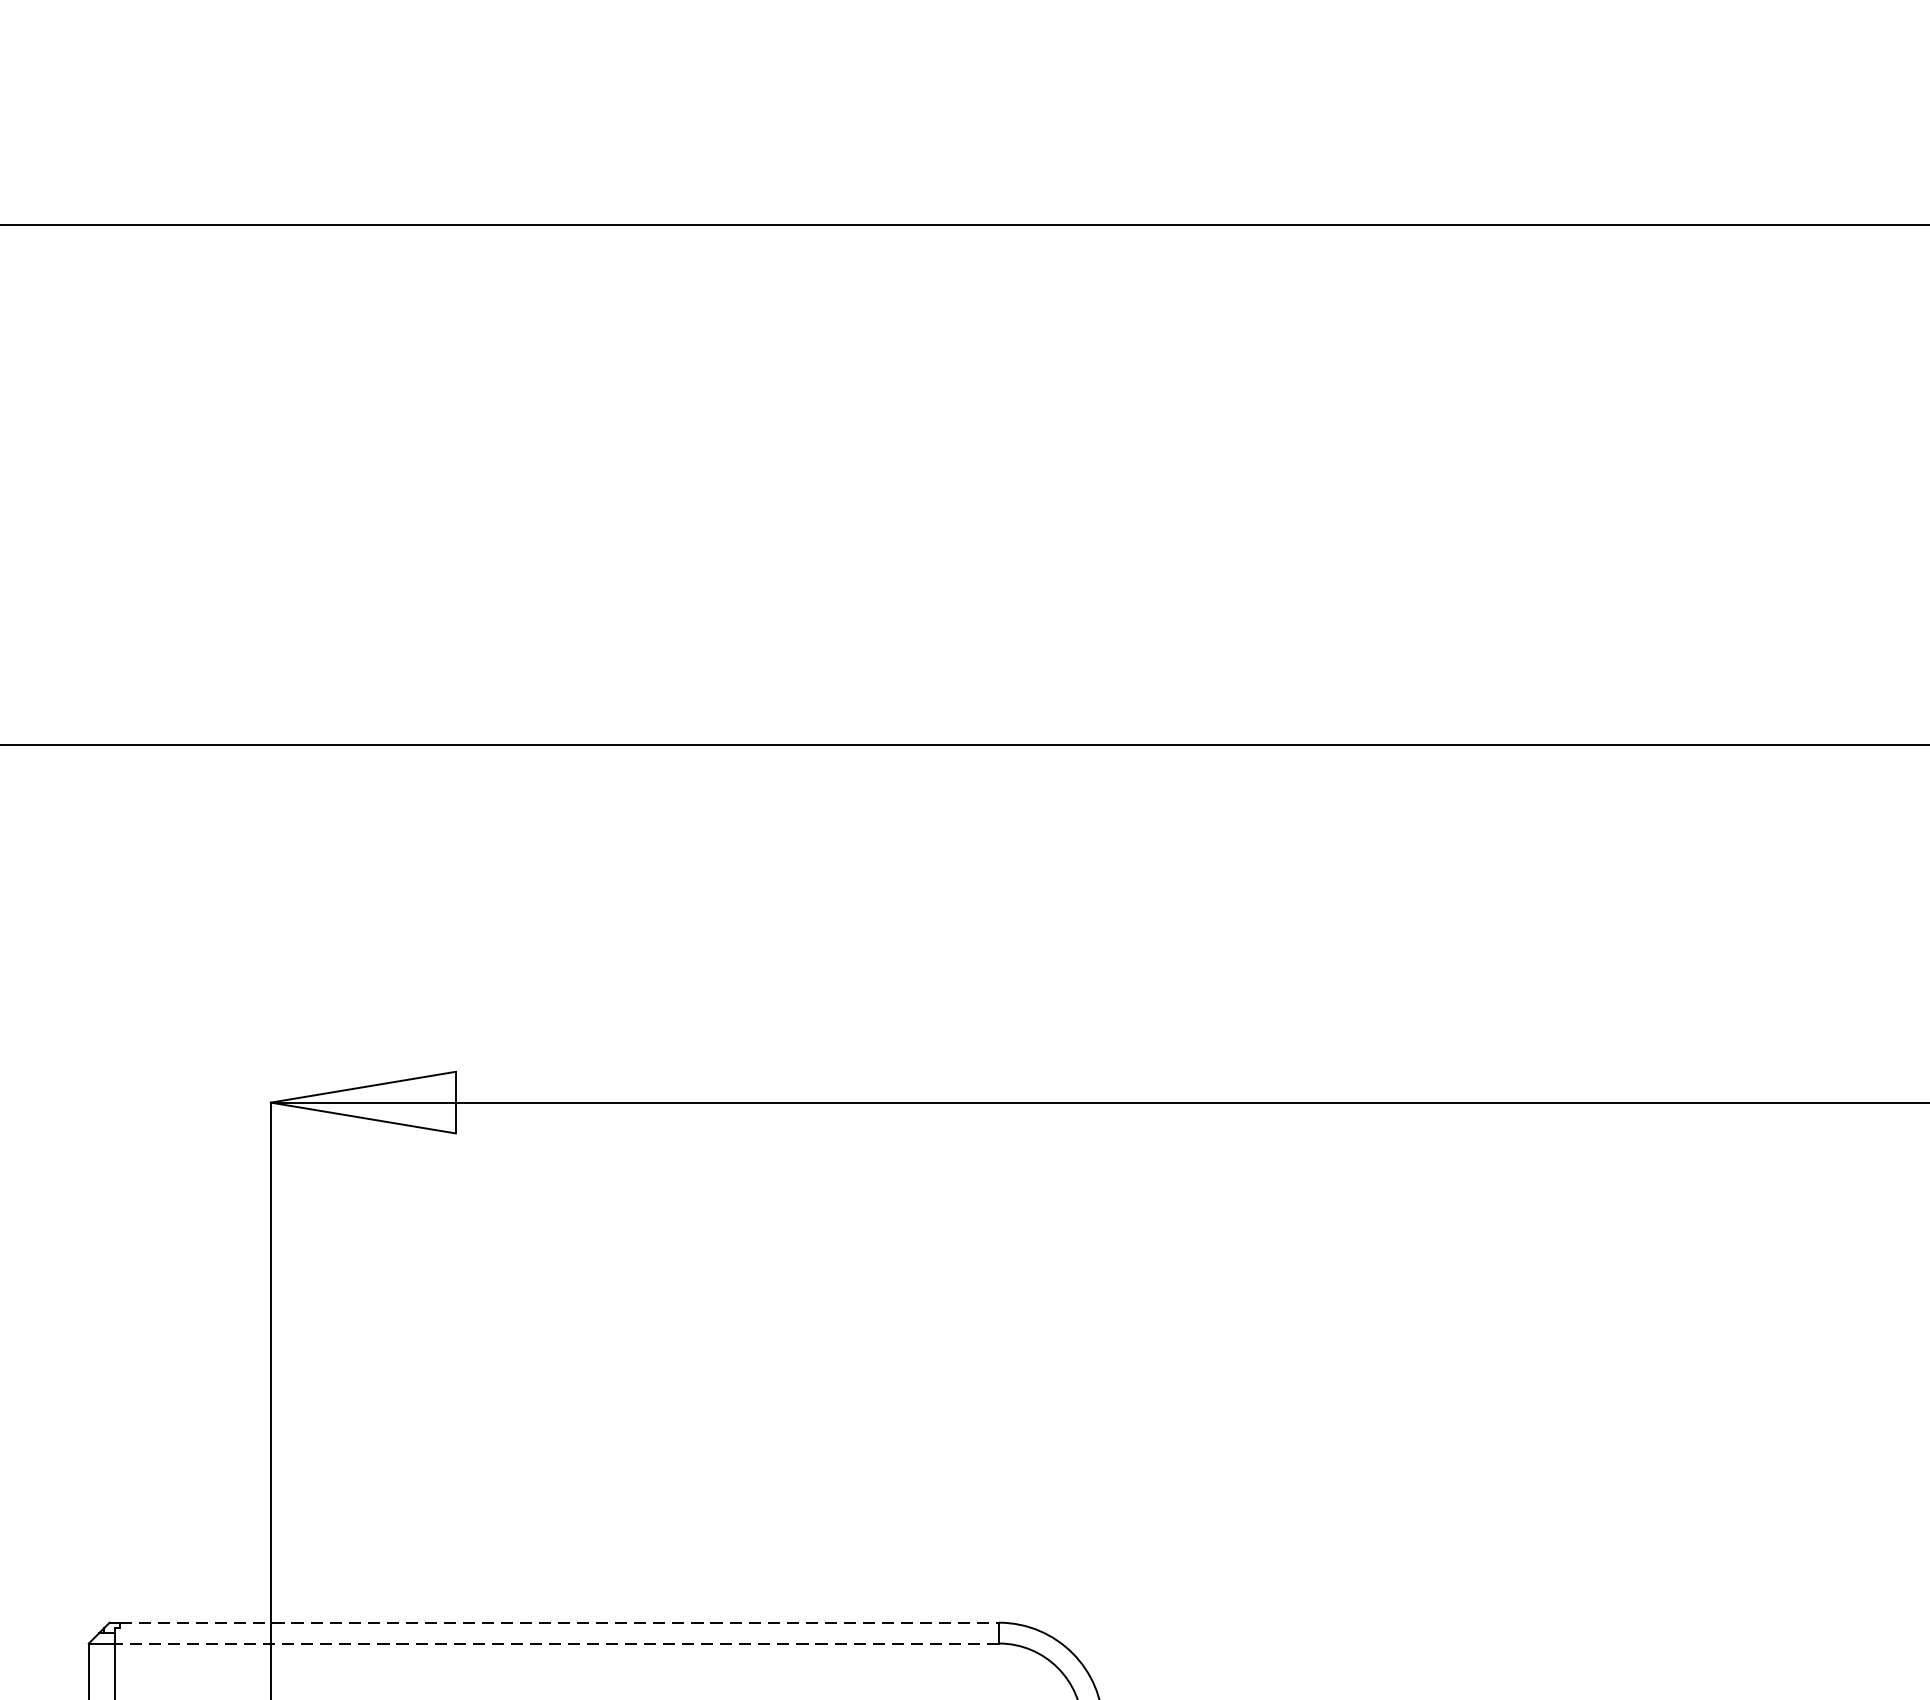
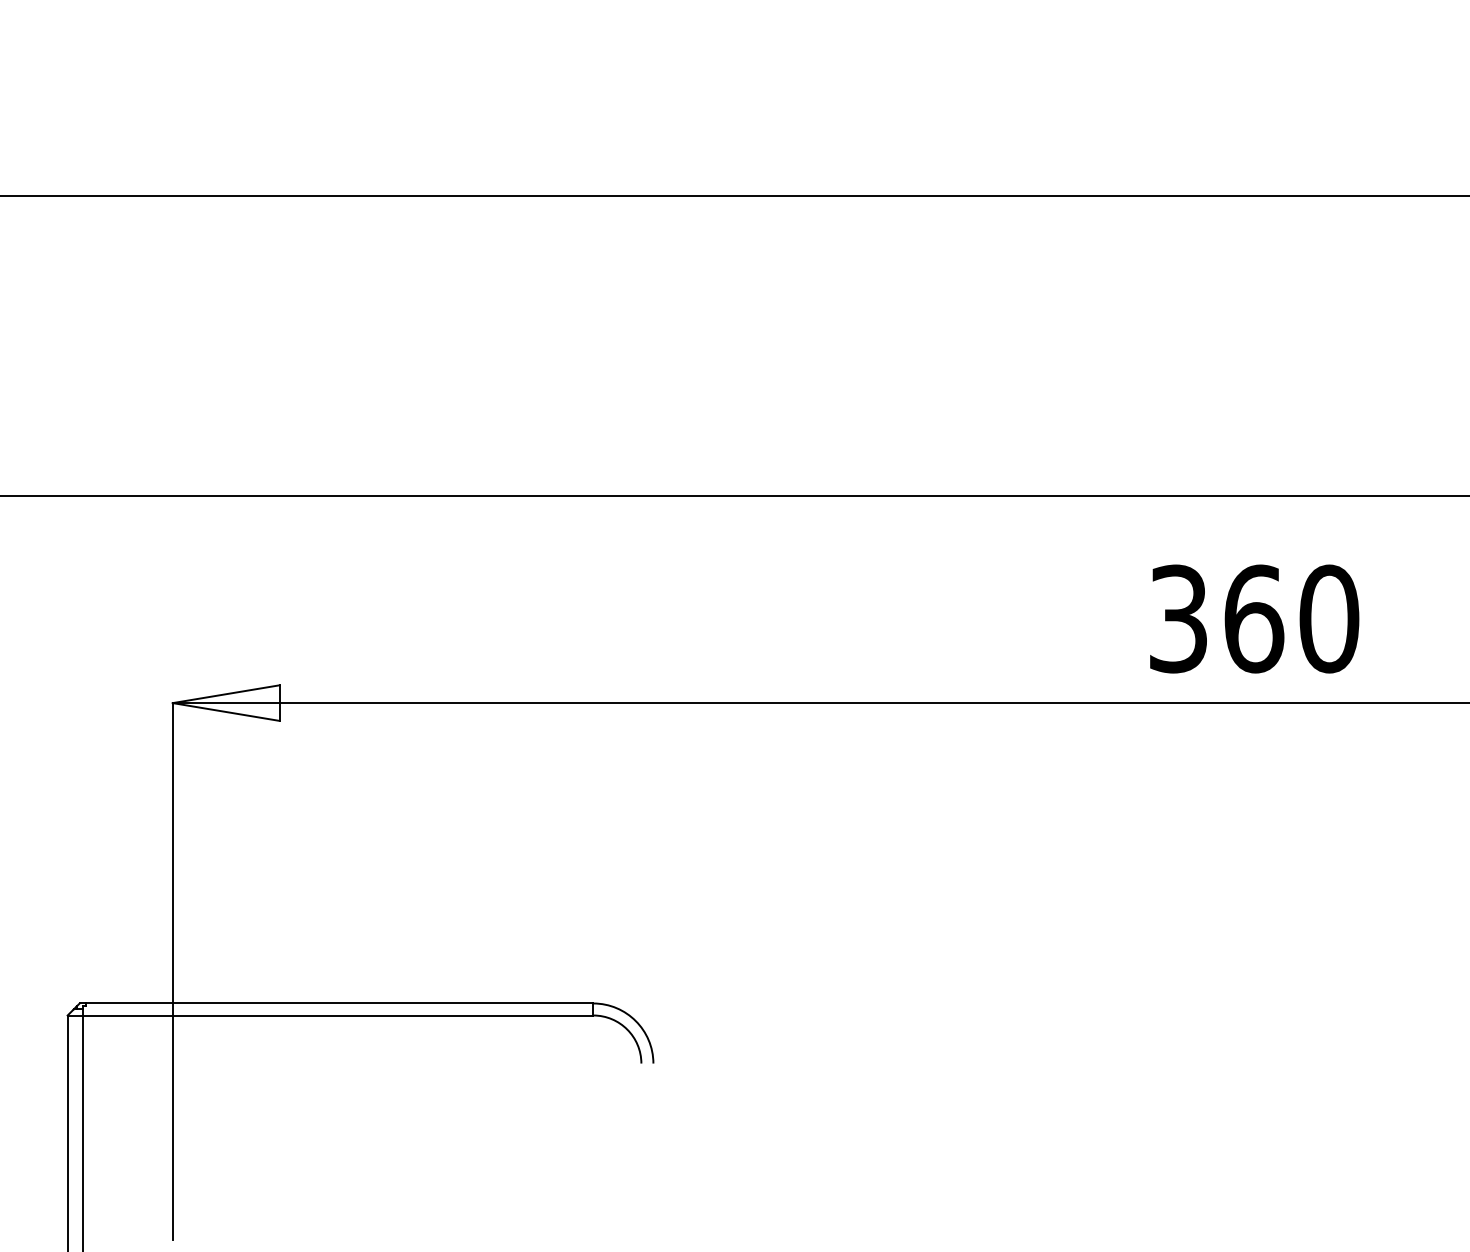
line: (559, 1622) -> (339, 1003), dashed -> solid
line: (556, 1643) -> (337, 1015), dashed -> solid

